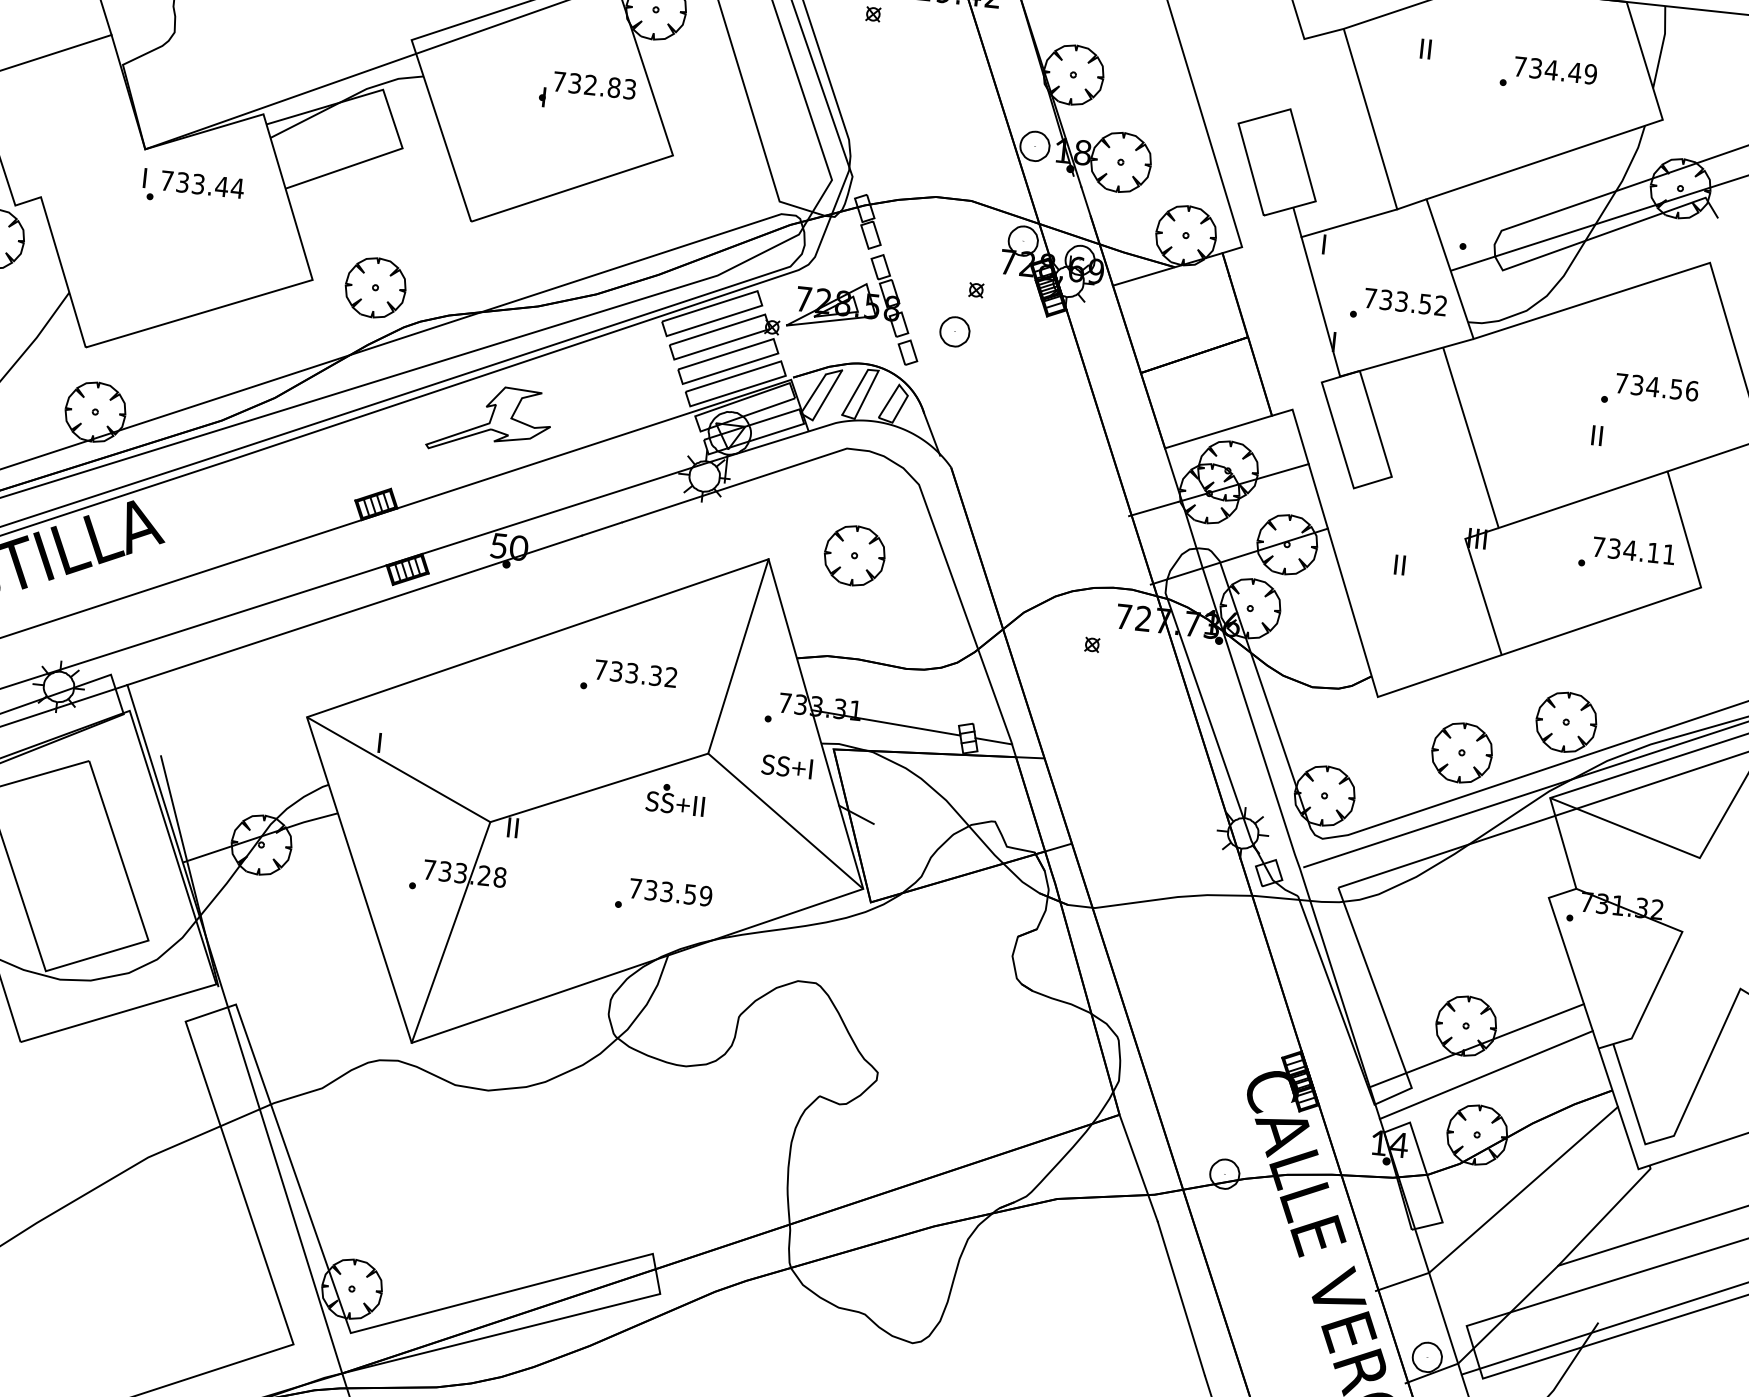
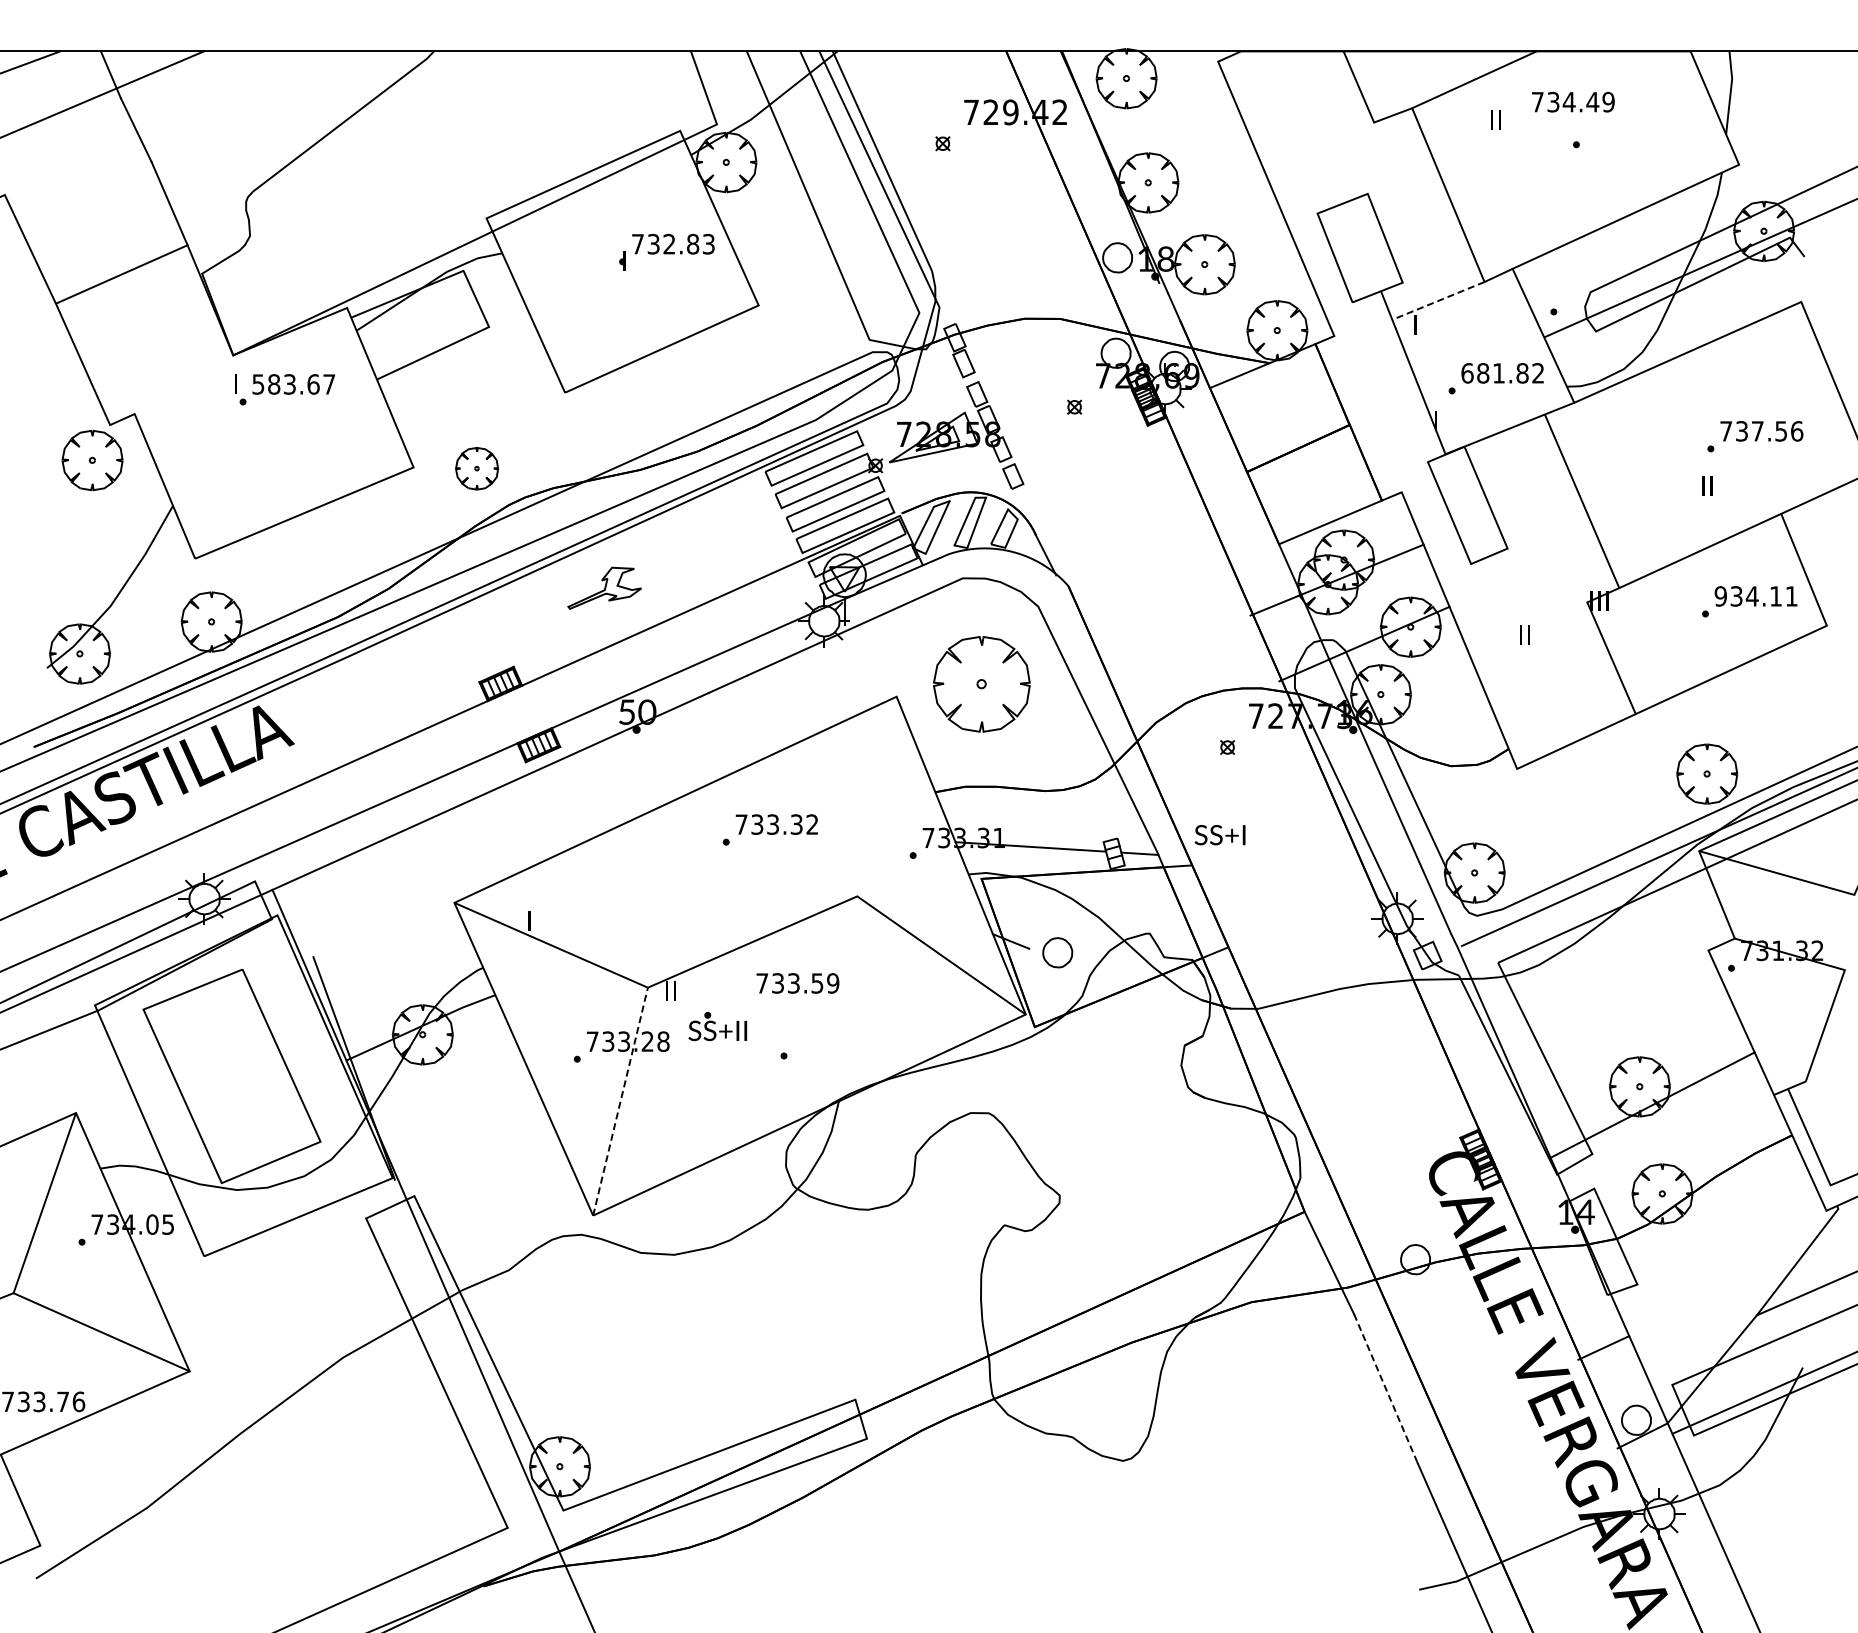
text: (1555, 69) -> (1573, 101), moved
text: (202, 184) -> (293, 384), 733.44 -> 583.67
line: (1349, 222) -> (1438, 300), solid -> dashed
part: (375, 287) -> (476, 468), size x0.7
text: (1397, 301) -> (1494, 373), 733.52 -> 681.82
part: (954, 331) -> (1057, 952), moved
text: (1652, 387) -> (1757, 431), 734.56 -> 737.56
part: (489, 420) -> (604, 588), size x0.6
text: (1598, 547) -> (1720, 596), 734.11 -> 934.11
part: (854, 555) -> (981, 683), size x1.6
line: (737, 656) -> (876, 796), removed
part: (1461, 752) -> (1606, 815), removed
text: (786, 767) -> (1219, 835), moved
part: (675, 799) -> (717, 1026), moved
text: (670, 892) -> (797, 983), moved
line: (451, 932) -> (620, 1101), solid -> dashed
line: (1486, 1075) -> (1665, 1133), removed
line: (1523, 1189) -> (1714, 1243), removed
line: (1181, 1299) -> (1385, 1388), solid -> dashed

